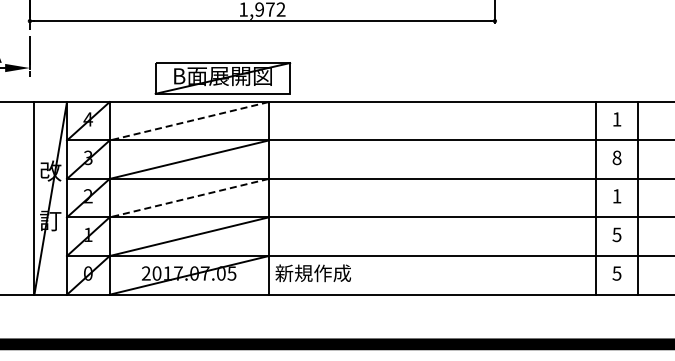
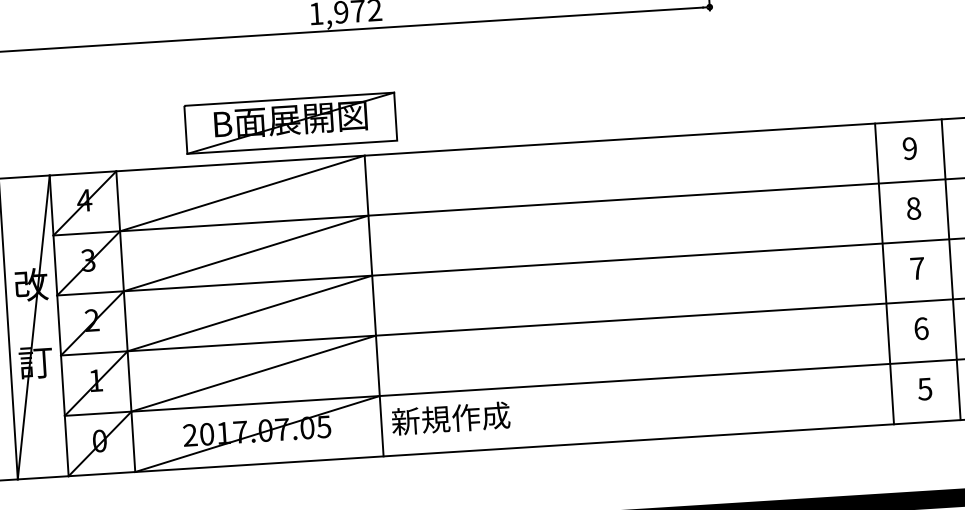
text: (616, 119) -> (909, 148), 1 -> 9
line: (189, 121) -> (242, 193), dashed -> solid
text: (616, 196) -> (916, 268), 1 -> 7
line: (189, 198) -> (250, 313), dashed -> solid
text: (616, 234) -> (920, 328), 5 -> 6

